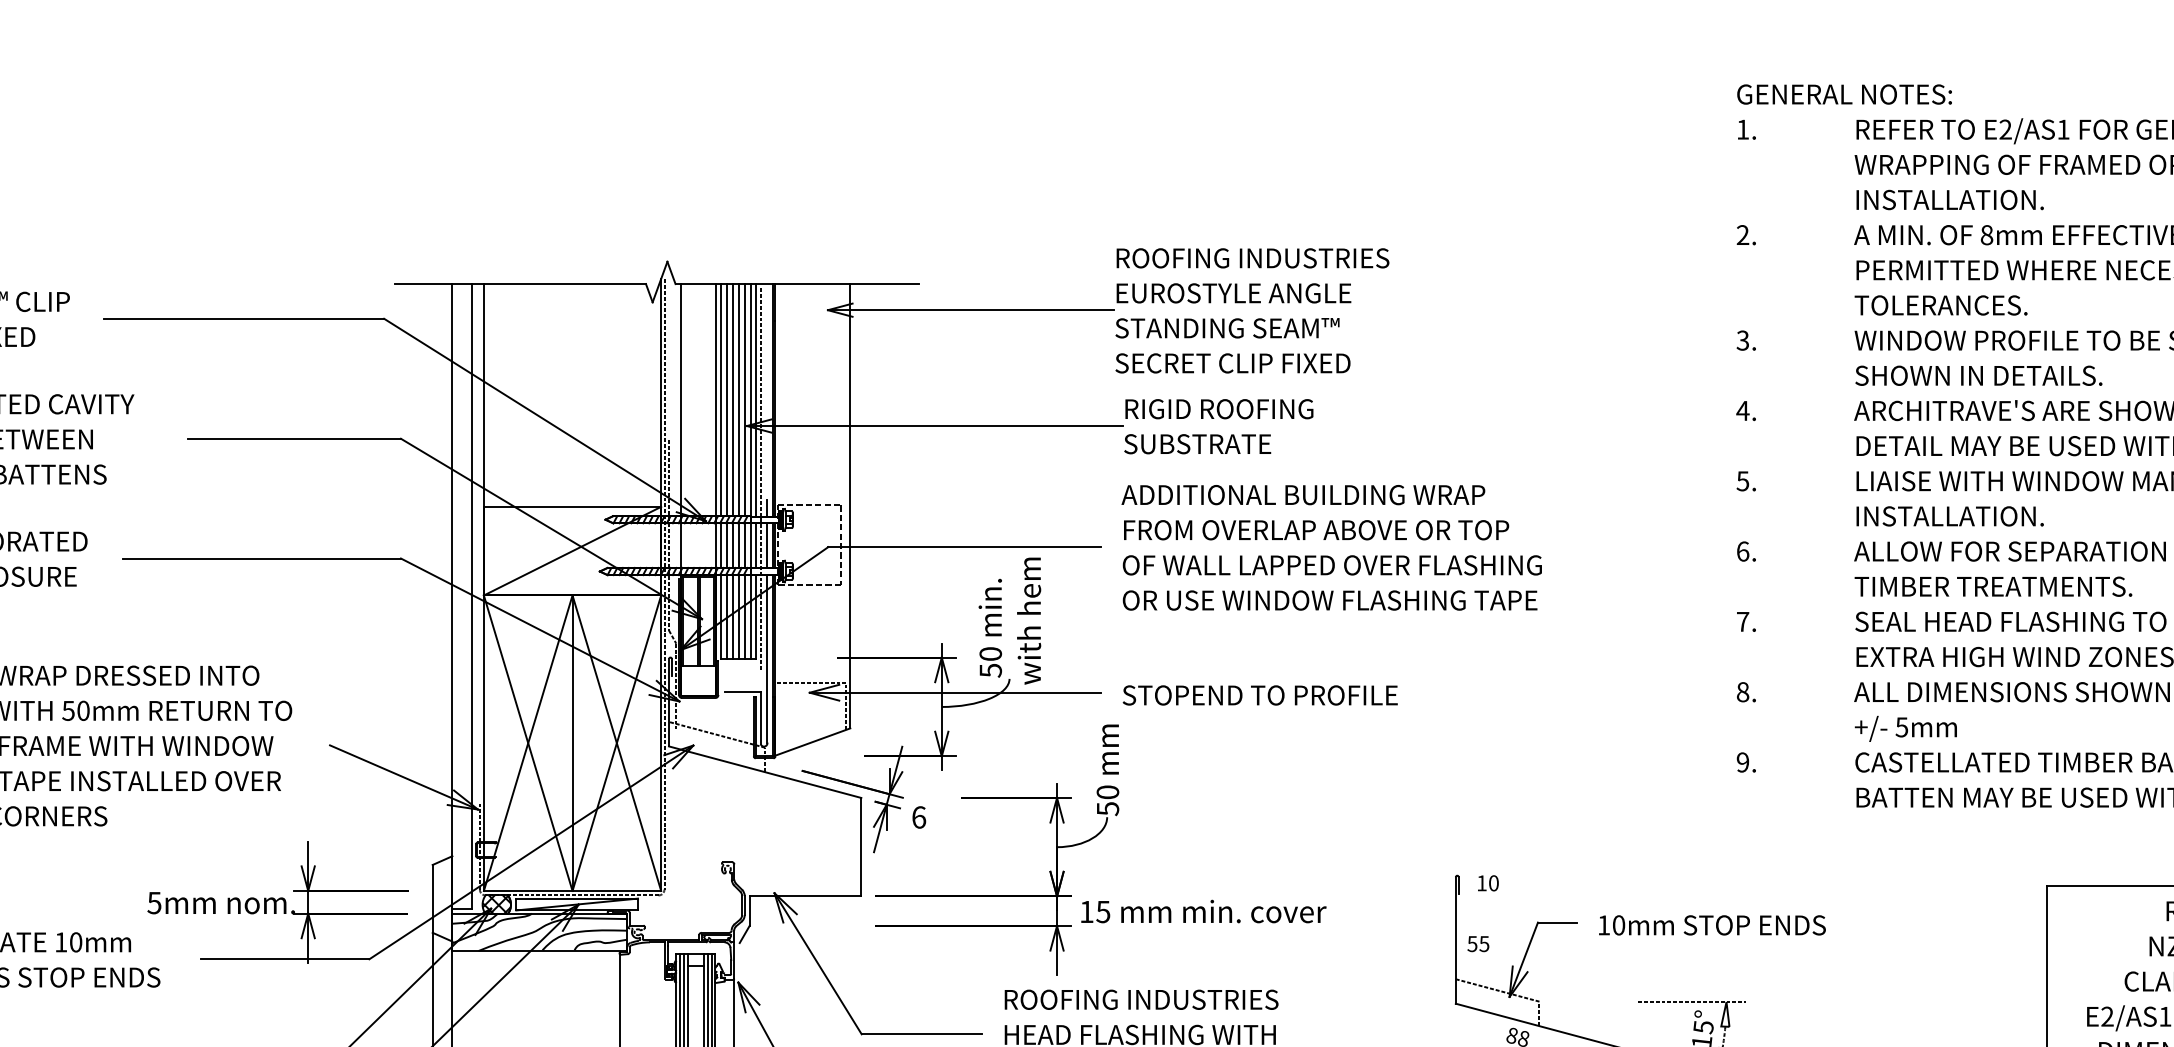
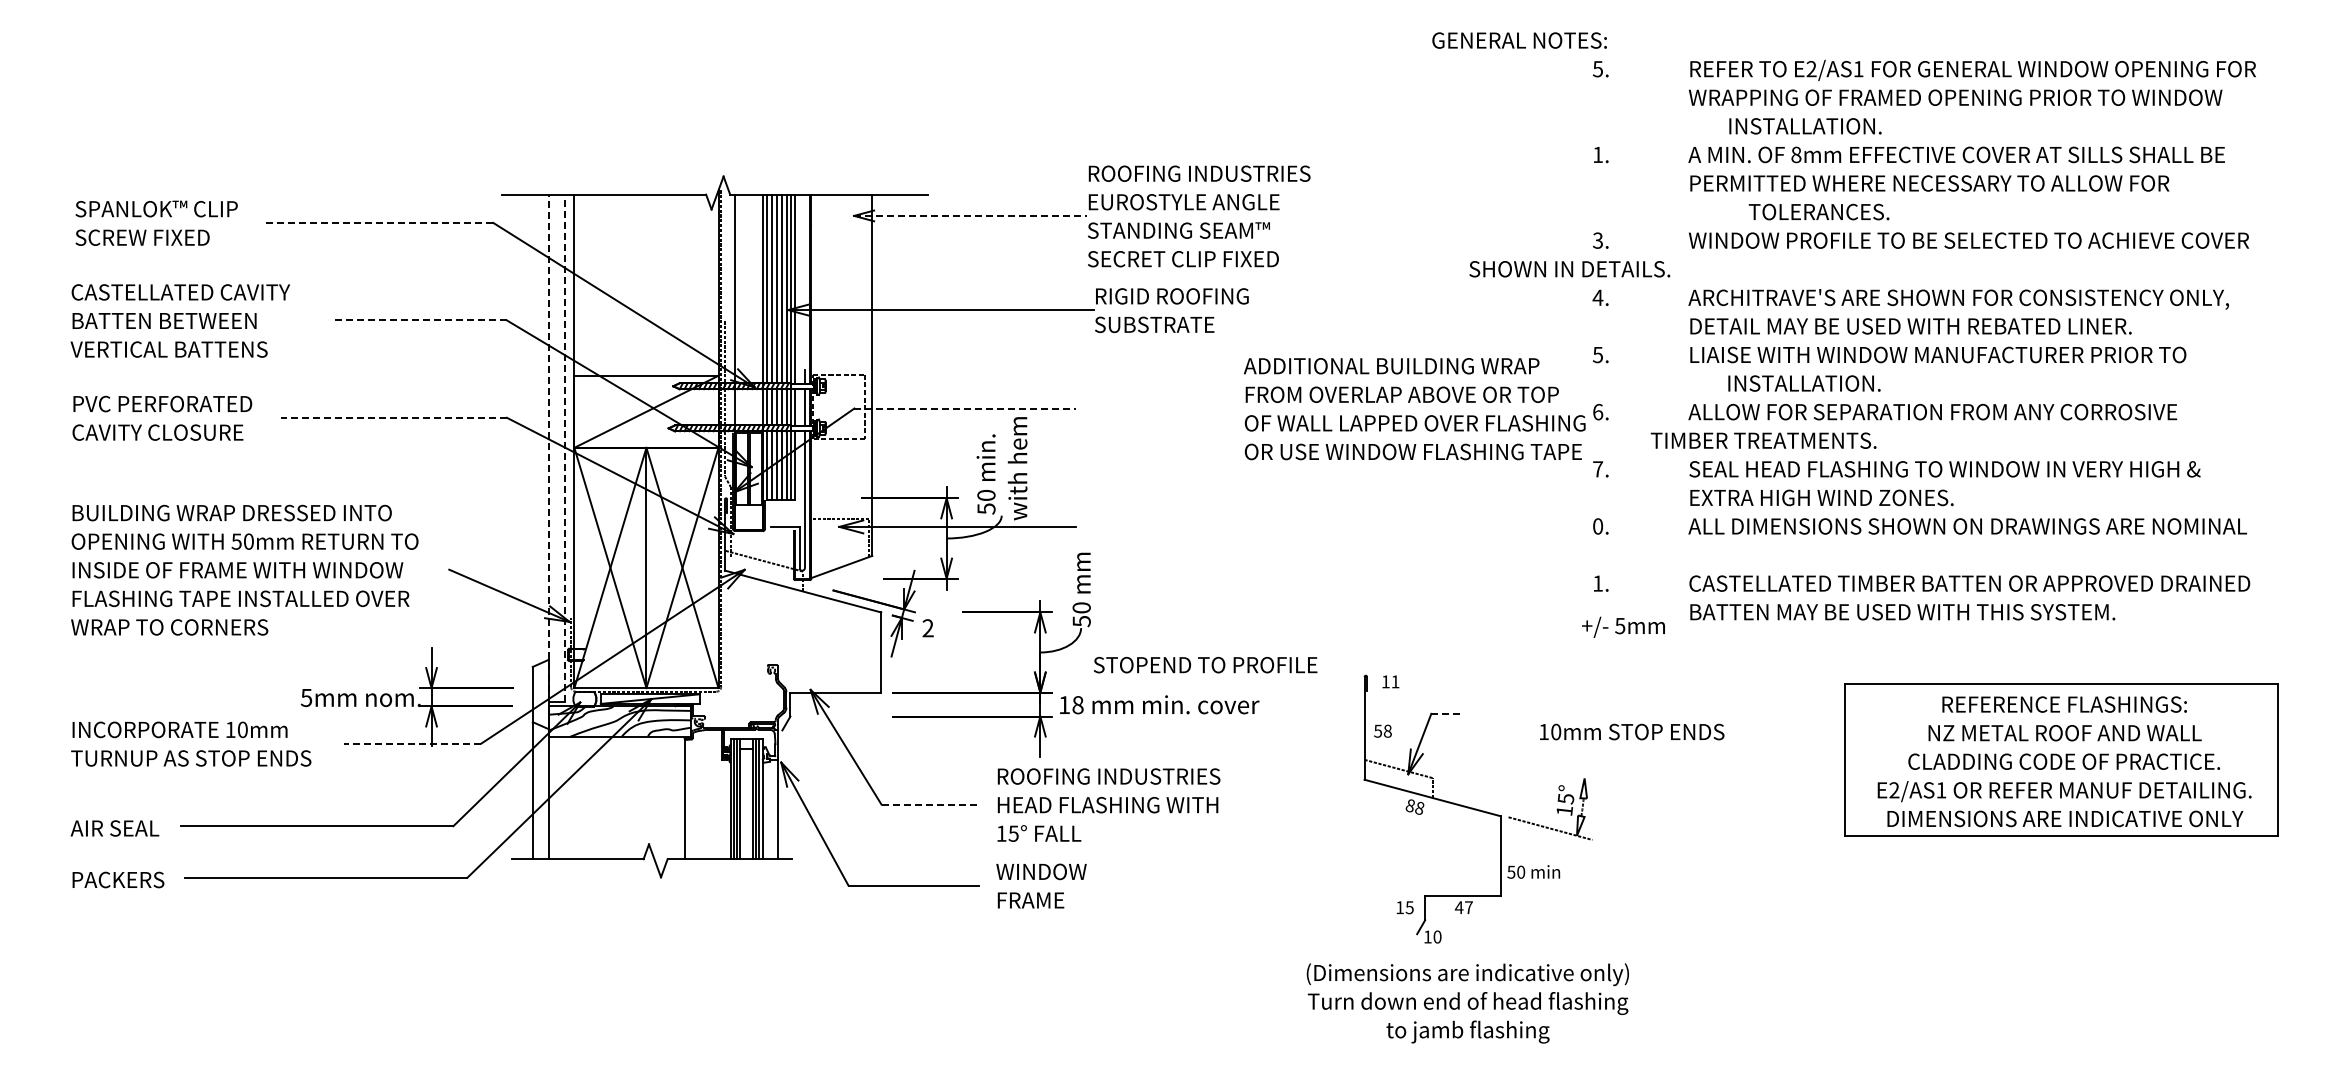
text: (1844, 94) -> (1519, 40), moved
text: (1742, 130) -> (1597, 69), 1. -> 5.
text: (1950, 200) -> (1805, 126), moved
text: (1742, 234) -> (1597, 154), 2. -> 1.
text: (1940, 304) -> (1818, 211), moved
line: (971, 309) -> (970, 215), solid -> dashed
line: (244, 318) -> (379, 222), solid -> dashed
text: (1978, 376) -> (1569, 269), moved
line: (294, 438) -> (420, 320), solid -> dashed
line: (760, 479) -> (799, 353), removed
text: (1950, 516) -> (1804, 383), moved
line: (964, 547) -> (965, 408), solid -> dashed
text: (1331, 548) -> (1414, 409), moved
line: (261, 558) -> (393, 417), solid -> dashed
text: (1993, 586) -> (1763, 440), moved
line: (471, 596) -> (564, 448), solid -> dashed
line: (452, 603) -> (548, 454), solid -> dashed
text: (1743, 692) -> (1598, 526), 8. -> 0.
text: (1260, 694) -> (1205, 664), moved
text: (1905, 727) -> (1623, 626), moved
text: (1742, 762) -> (1597, 583), 9. -> 1.
text: (918, 817) -> (927, 628), 6 -> 2
text: (1493, 882) -> (1395, 681), 10 -> 11
hatch: (496, 903) -> (584, 698), removed
text: (1102, 912) -> (1077, 705), 15 -> 18
line: (1557, 922) -> (1447, 713), solid -> dashed
text: (1712, 924) -> (1632, 731), moved
text: (1484, 943) -> (1387, 730), 55 -> 58
line: (284, 959) -> (412, 743), solid -> dashed
line: (1691, 1002) -> (1556, 778), removed
line: (921, 1034) -> (930, 804), solid -> dashed

